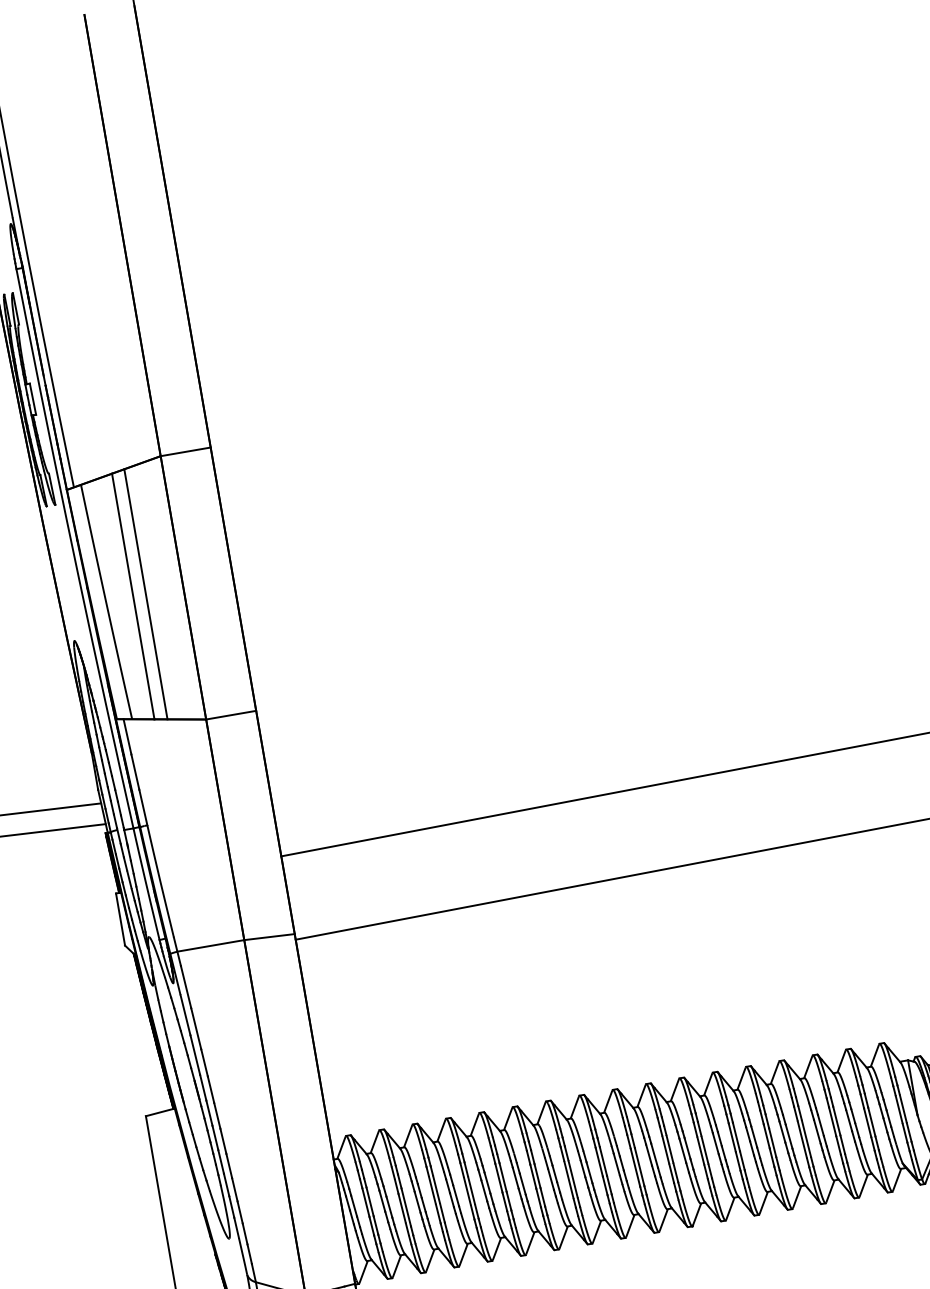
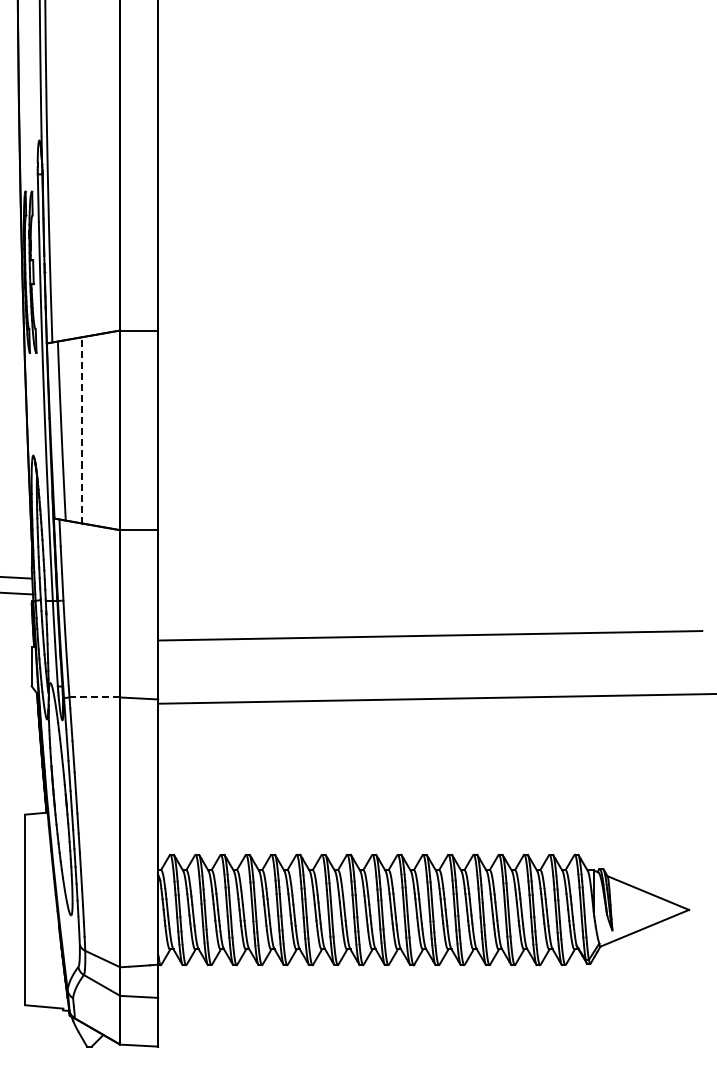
line: (145, 594) -> (91, 430), removed
line: (133, 595) -> (82, 429), solid -> dashed
line: (210, 945) -> (94, 697), solid -> dashed

